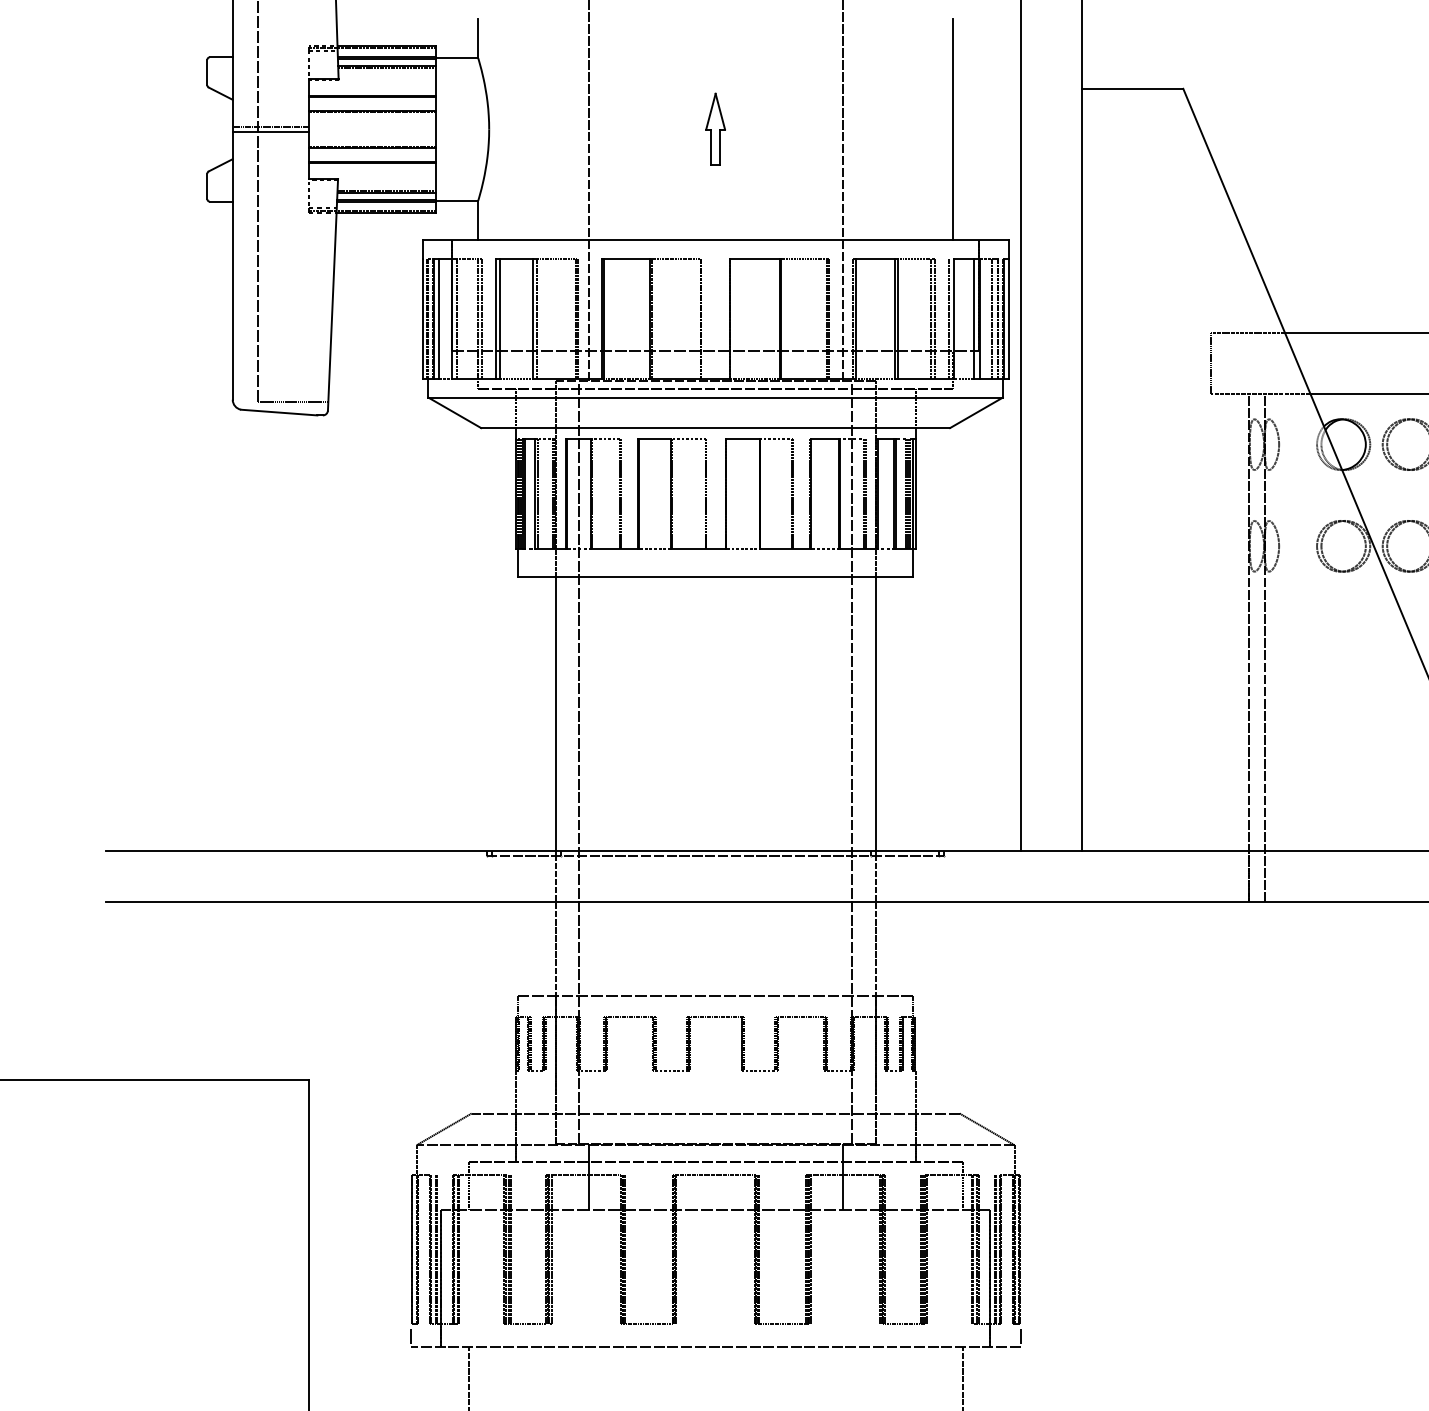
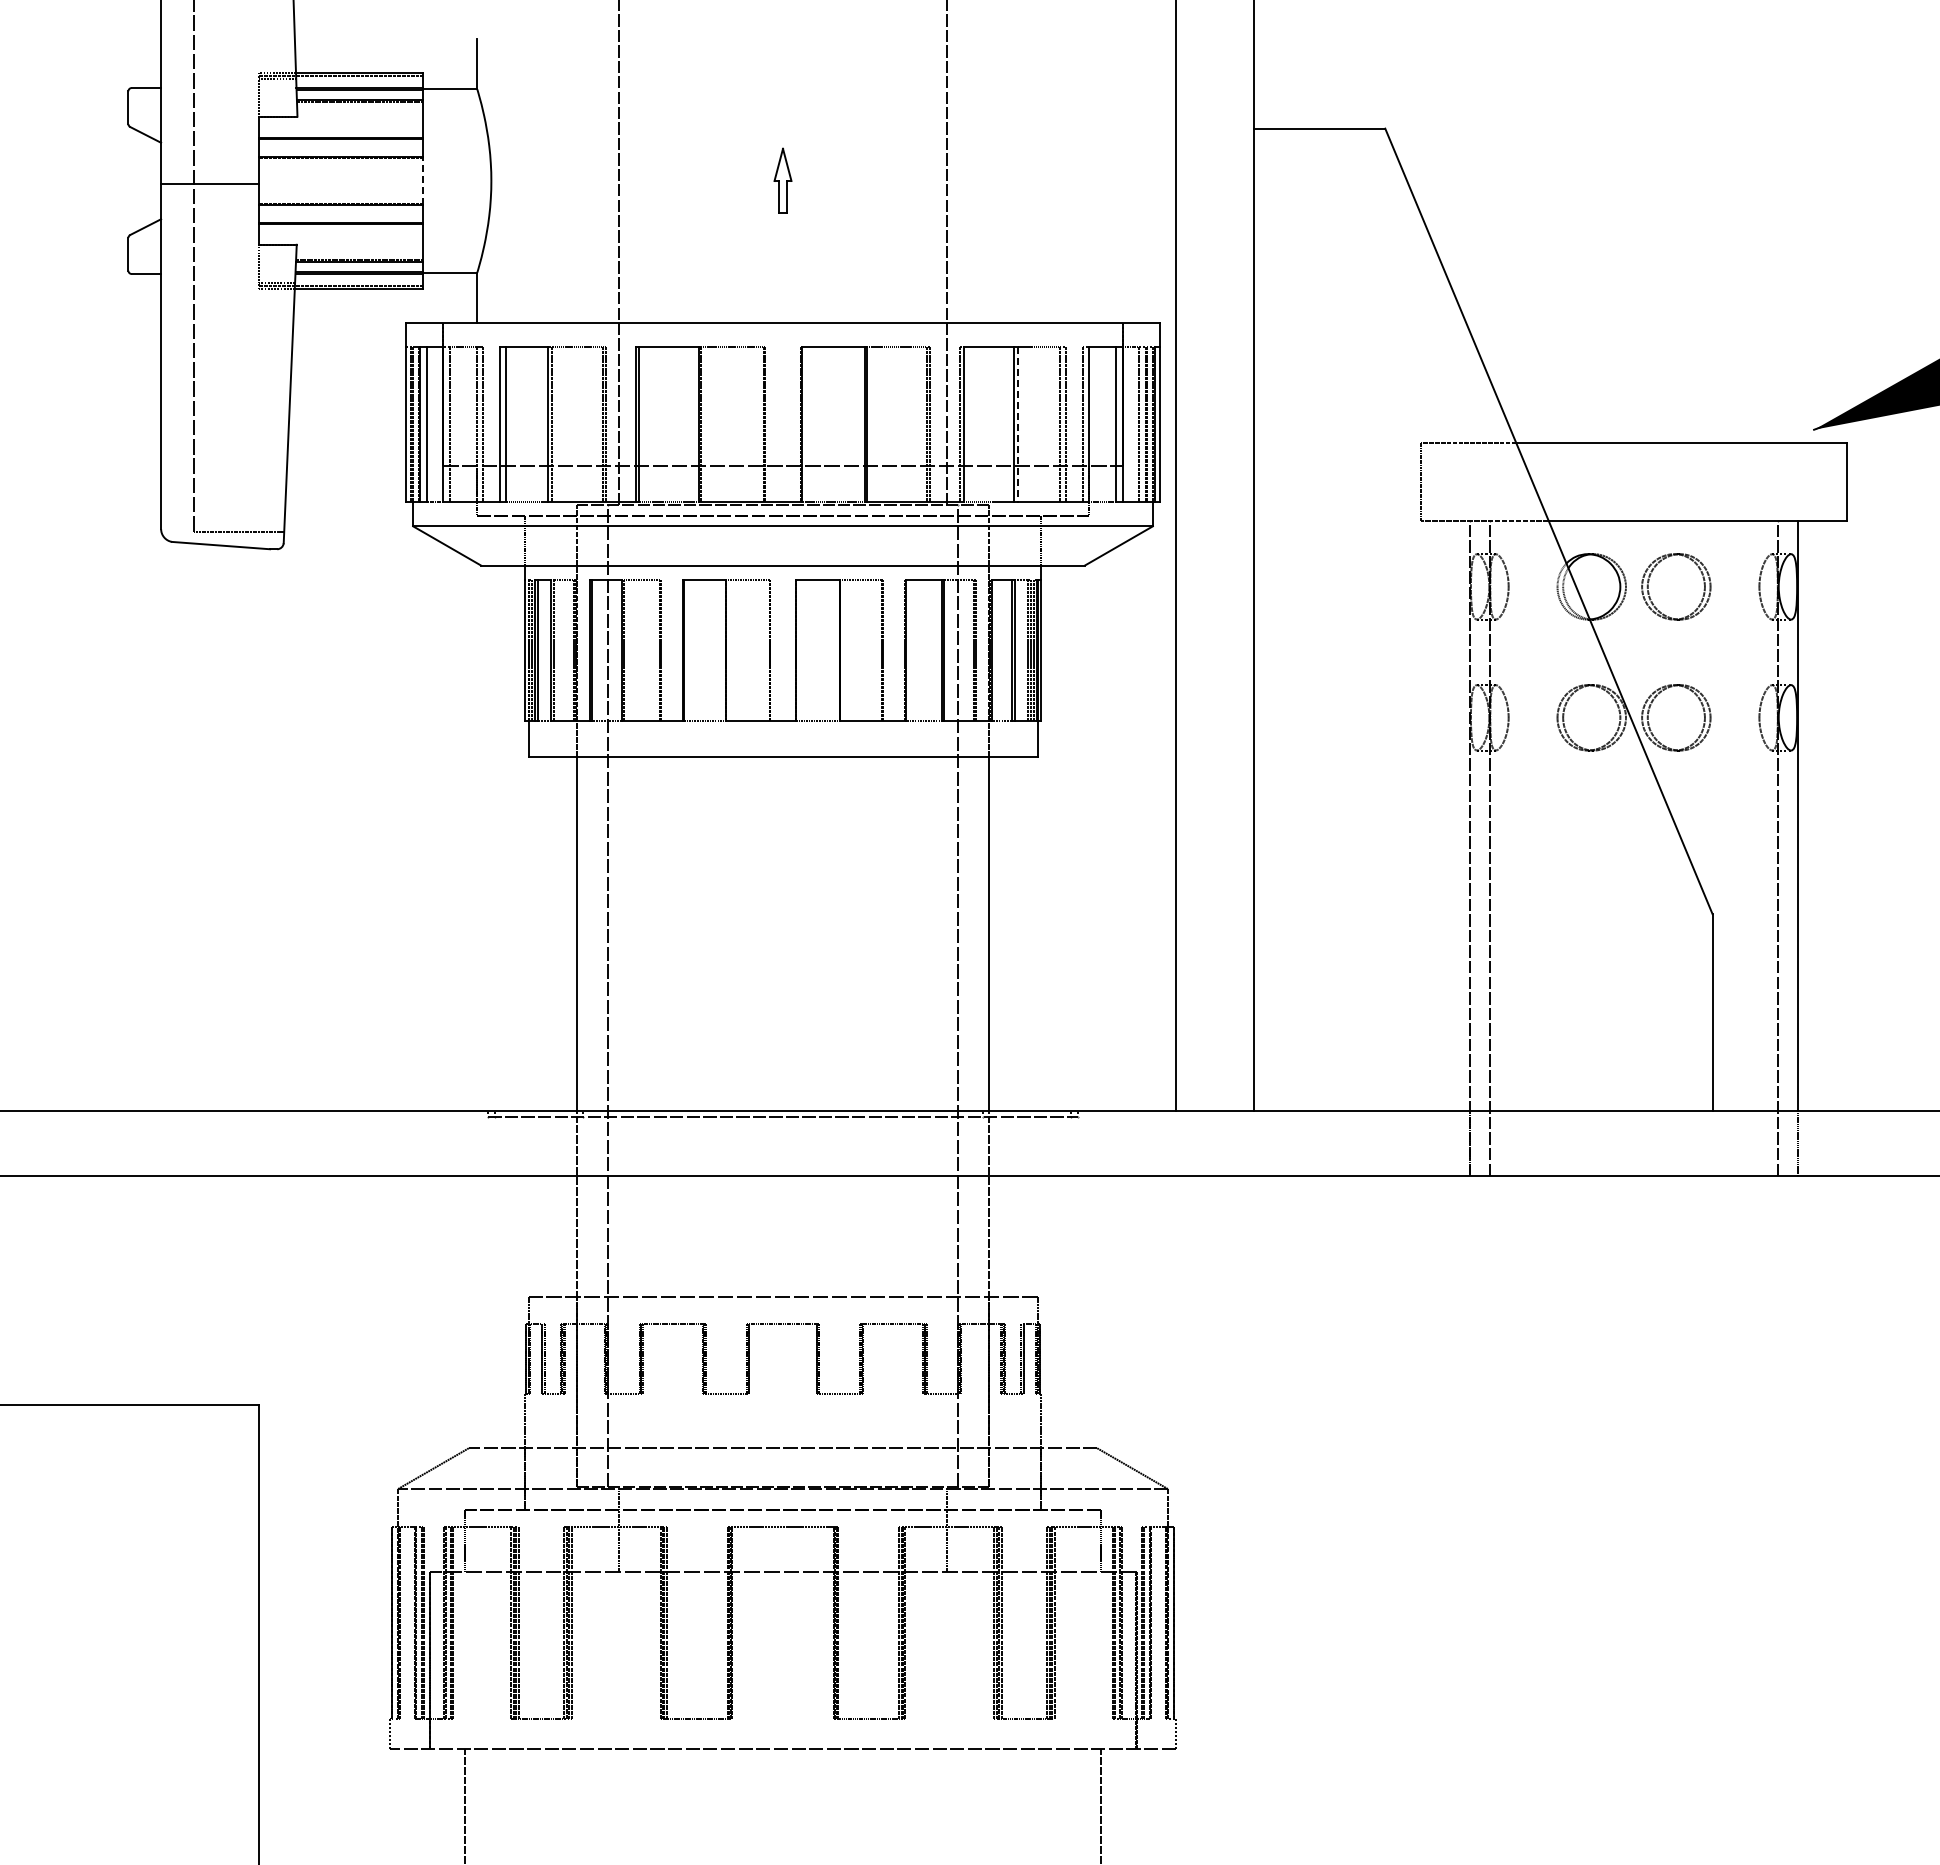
line: (271, 126) -> (210, 177), removed
line: (435, 129) -> (422, 181), solid -> dashed
part: (715, 129) -> (782, 180), size x0.7
line: (952, 129) -> (1088, 180), removed
line: (898, 319) -> (1018, 425), solid -> dashed

